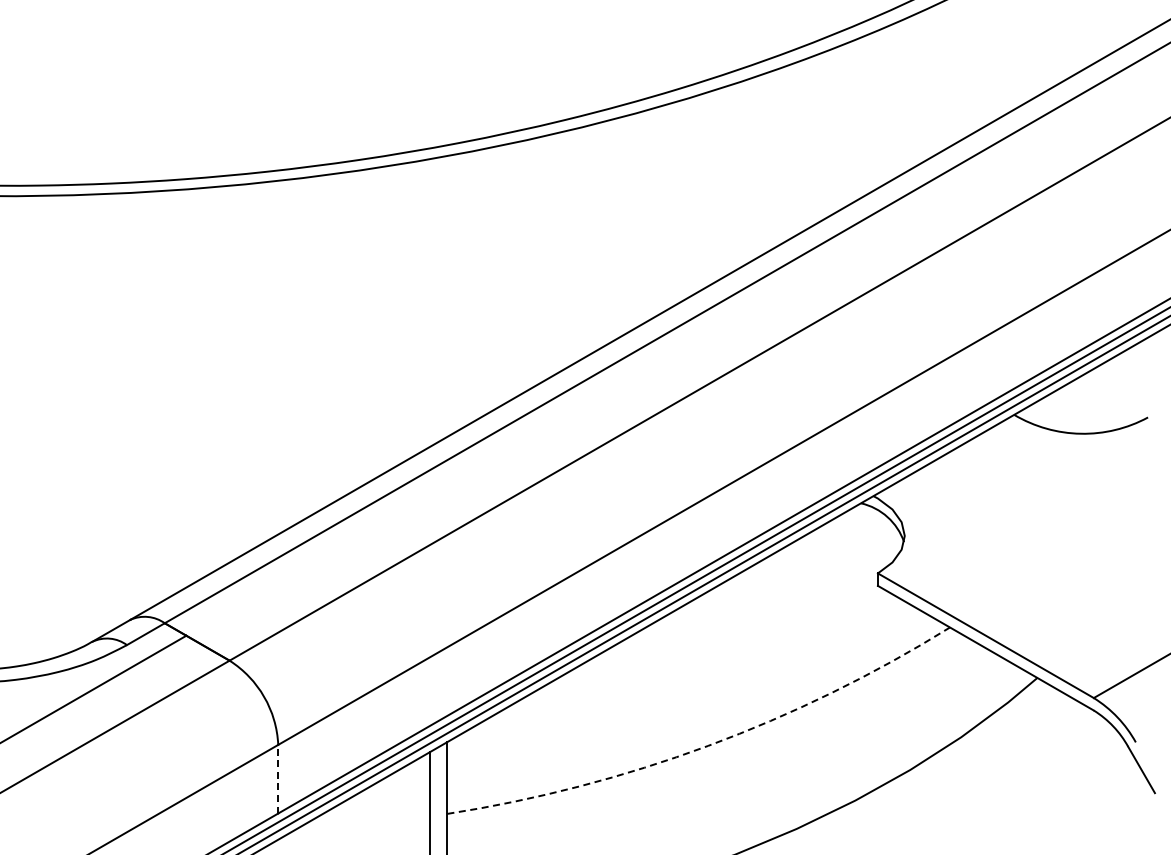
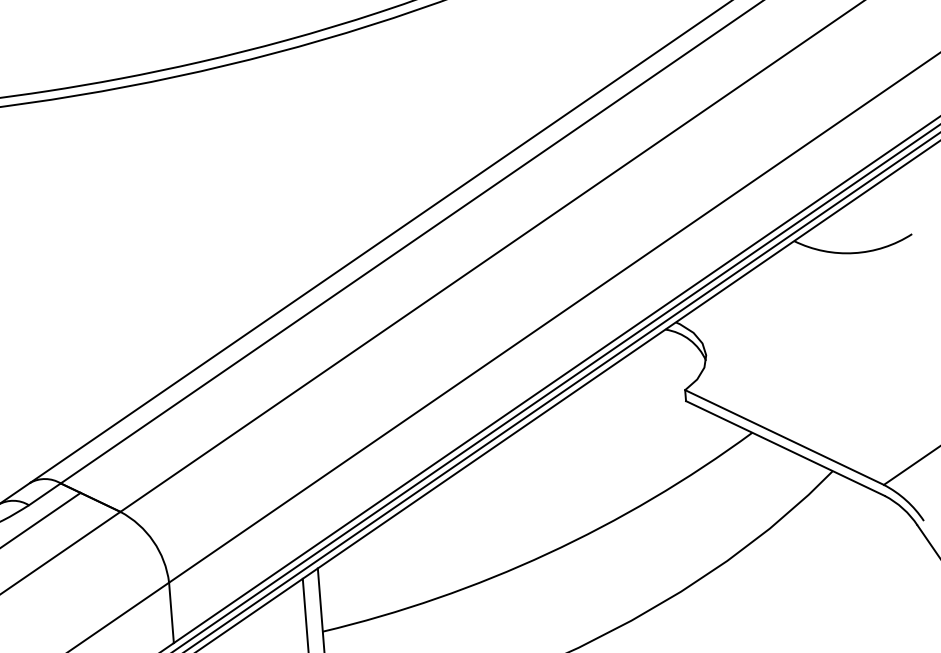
arc: (708, 745) -> (547, 553), dashed -> solid
line: (278, 778) -> (171, 612), dashed -> solid

